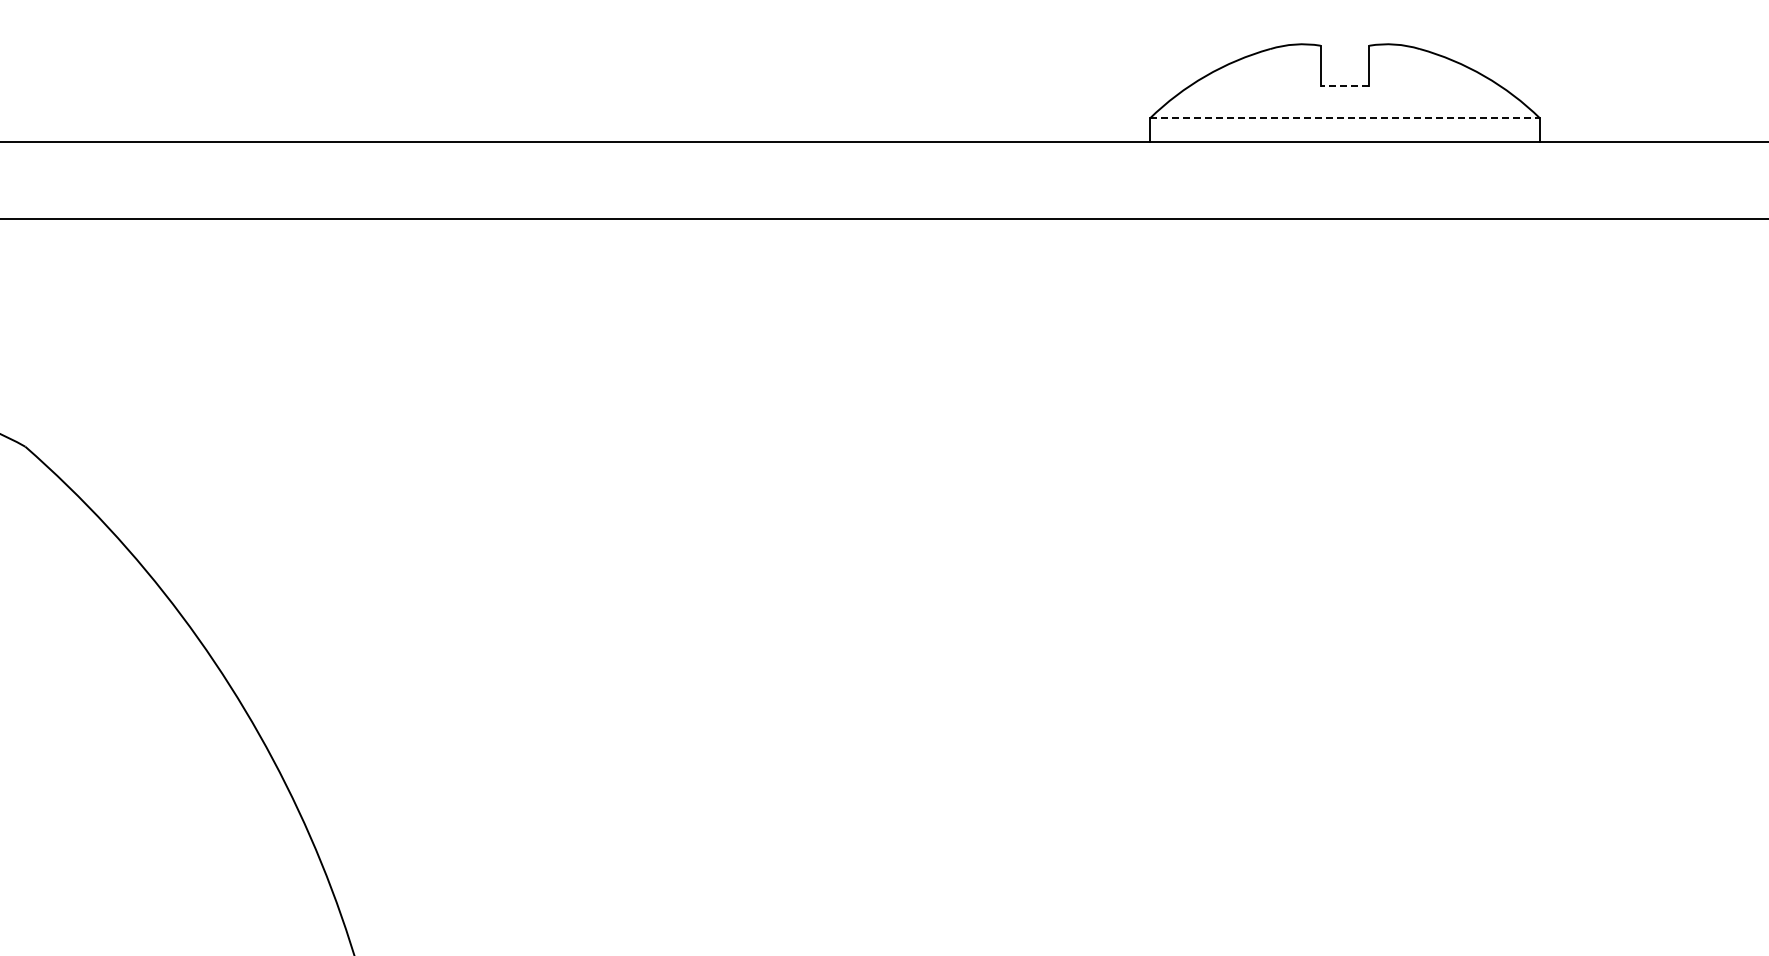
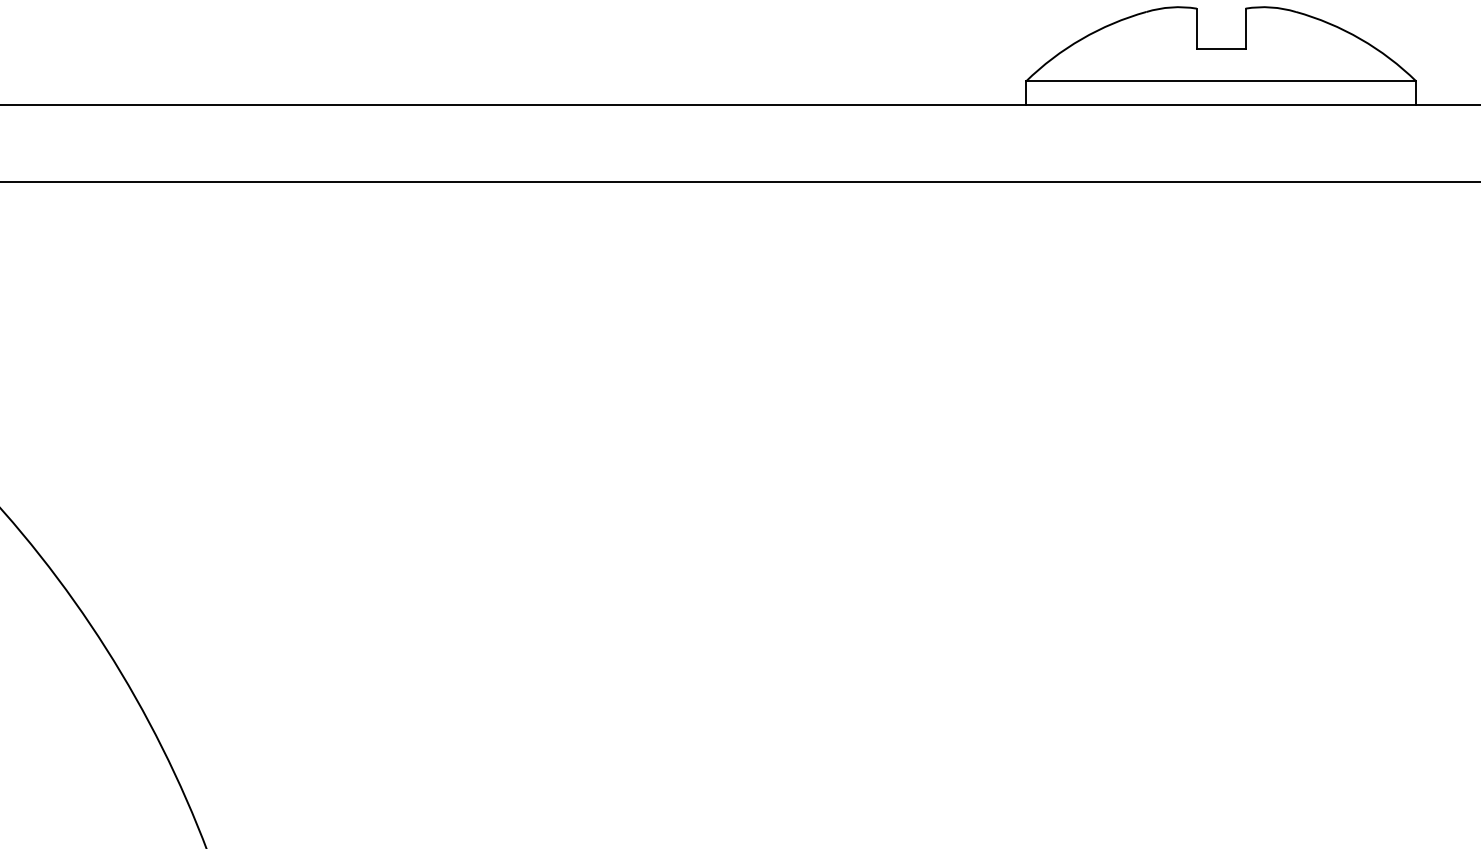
line: (1344, 86) -> (1220, 49), dashed -> solid
line: (1345, 118) -> (1221, 81), dashed -> solid

